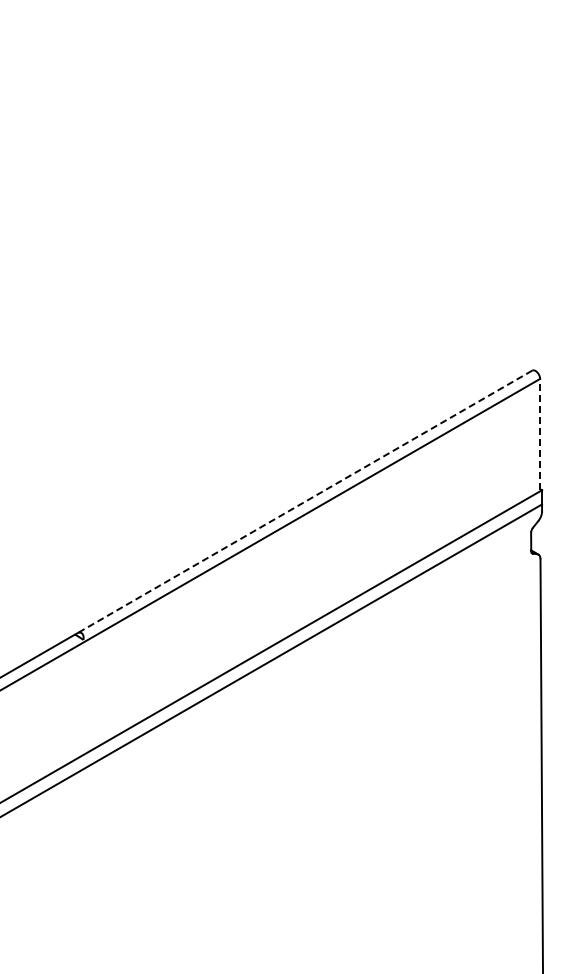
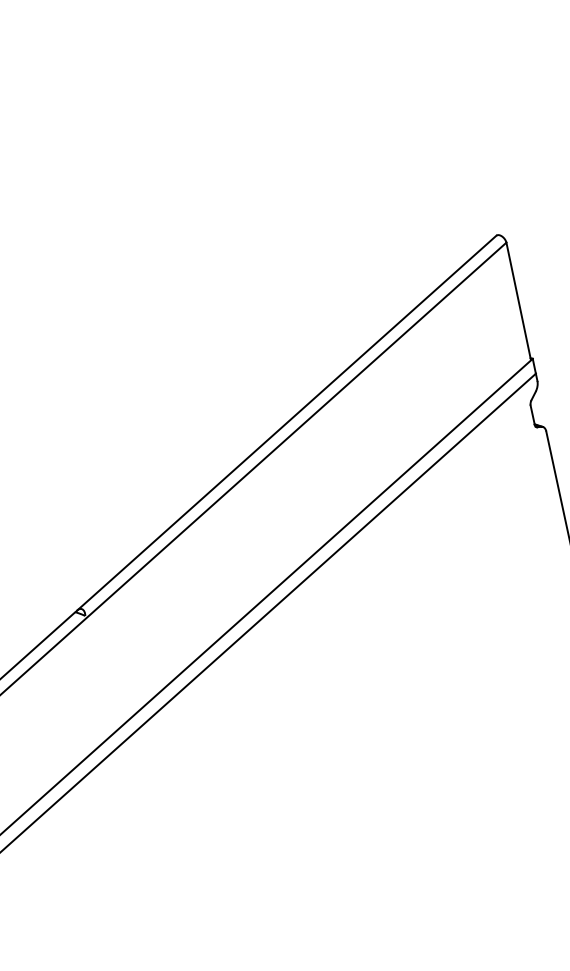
line: (540, 434) -> (518, 300), dashed -> solid
line: (304, 502) -> (286, 423), dashed -> solid

